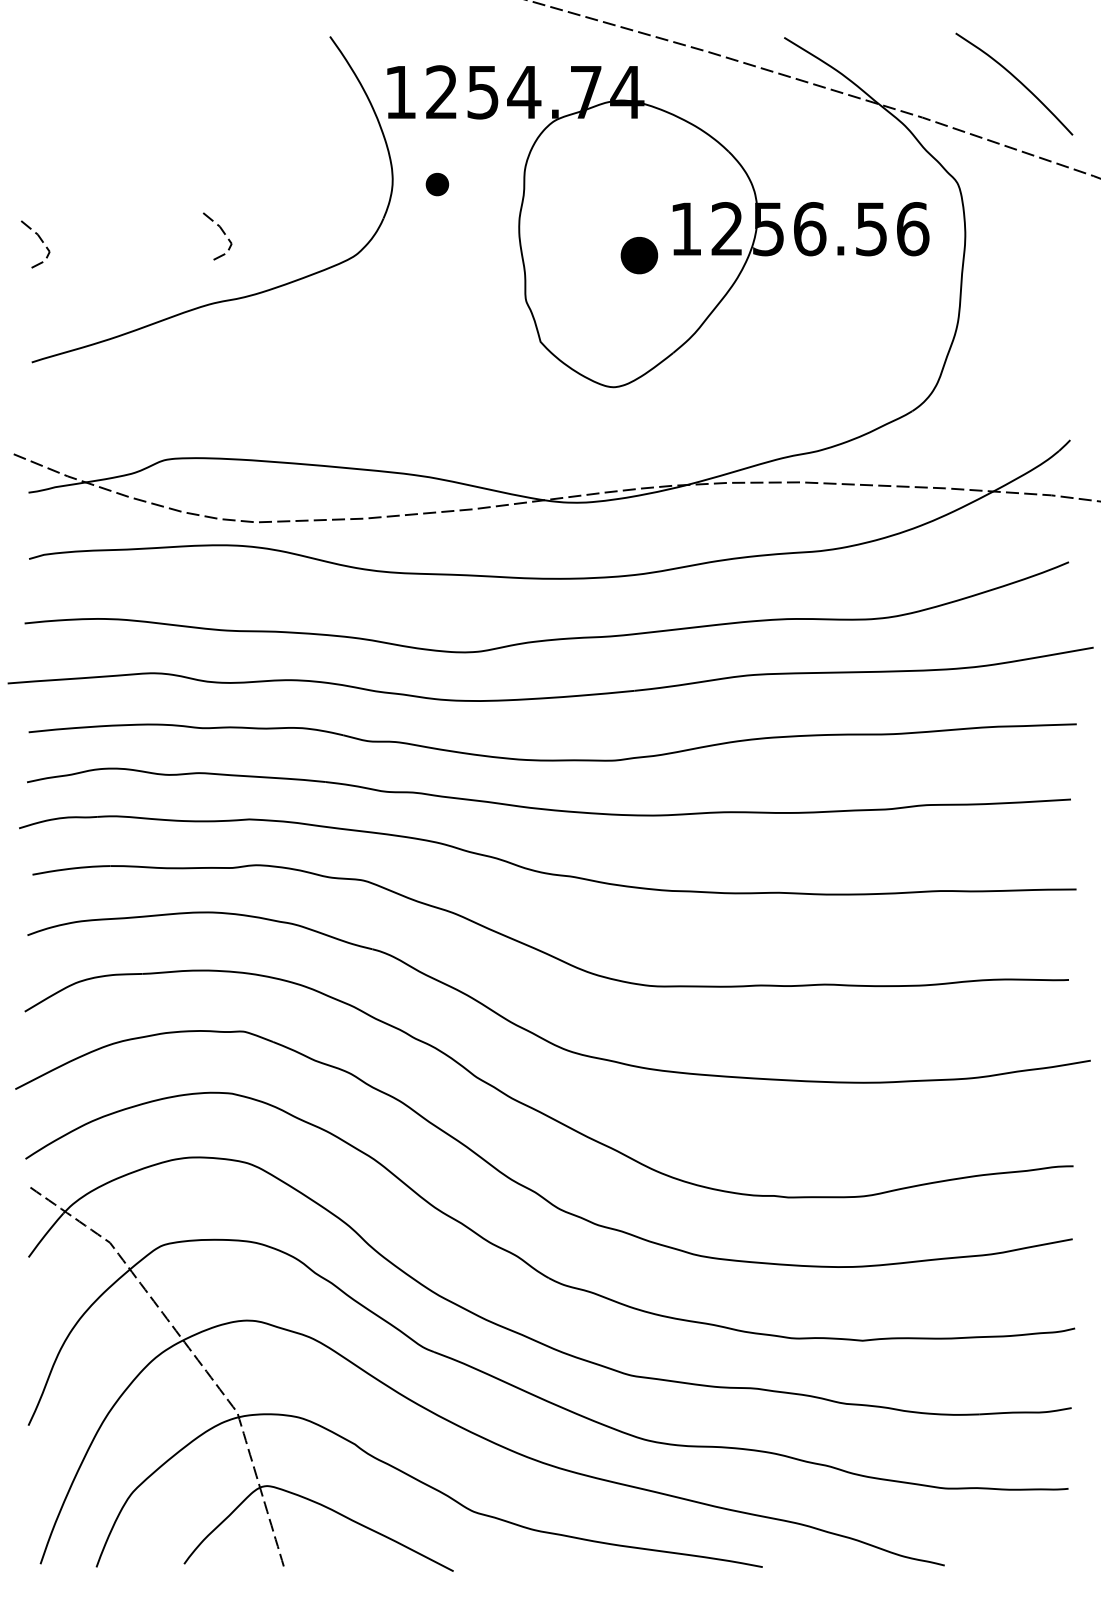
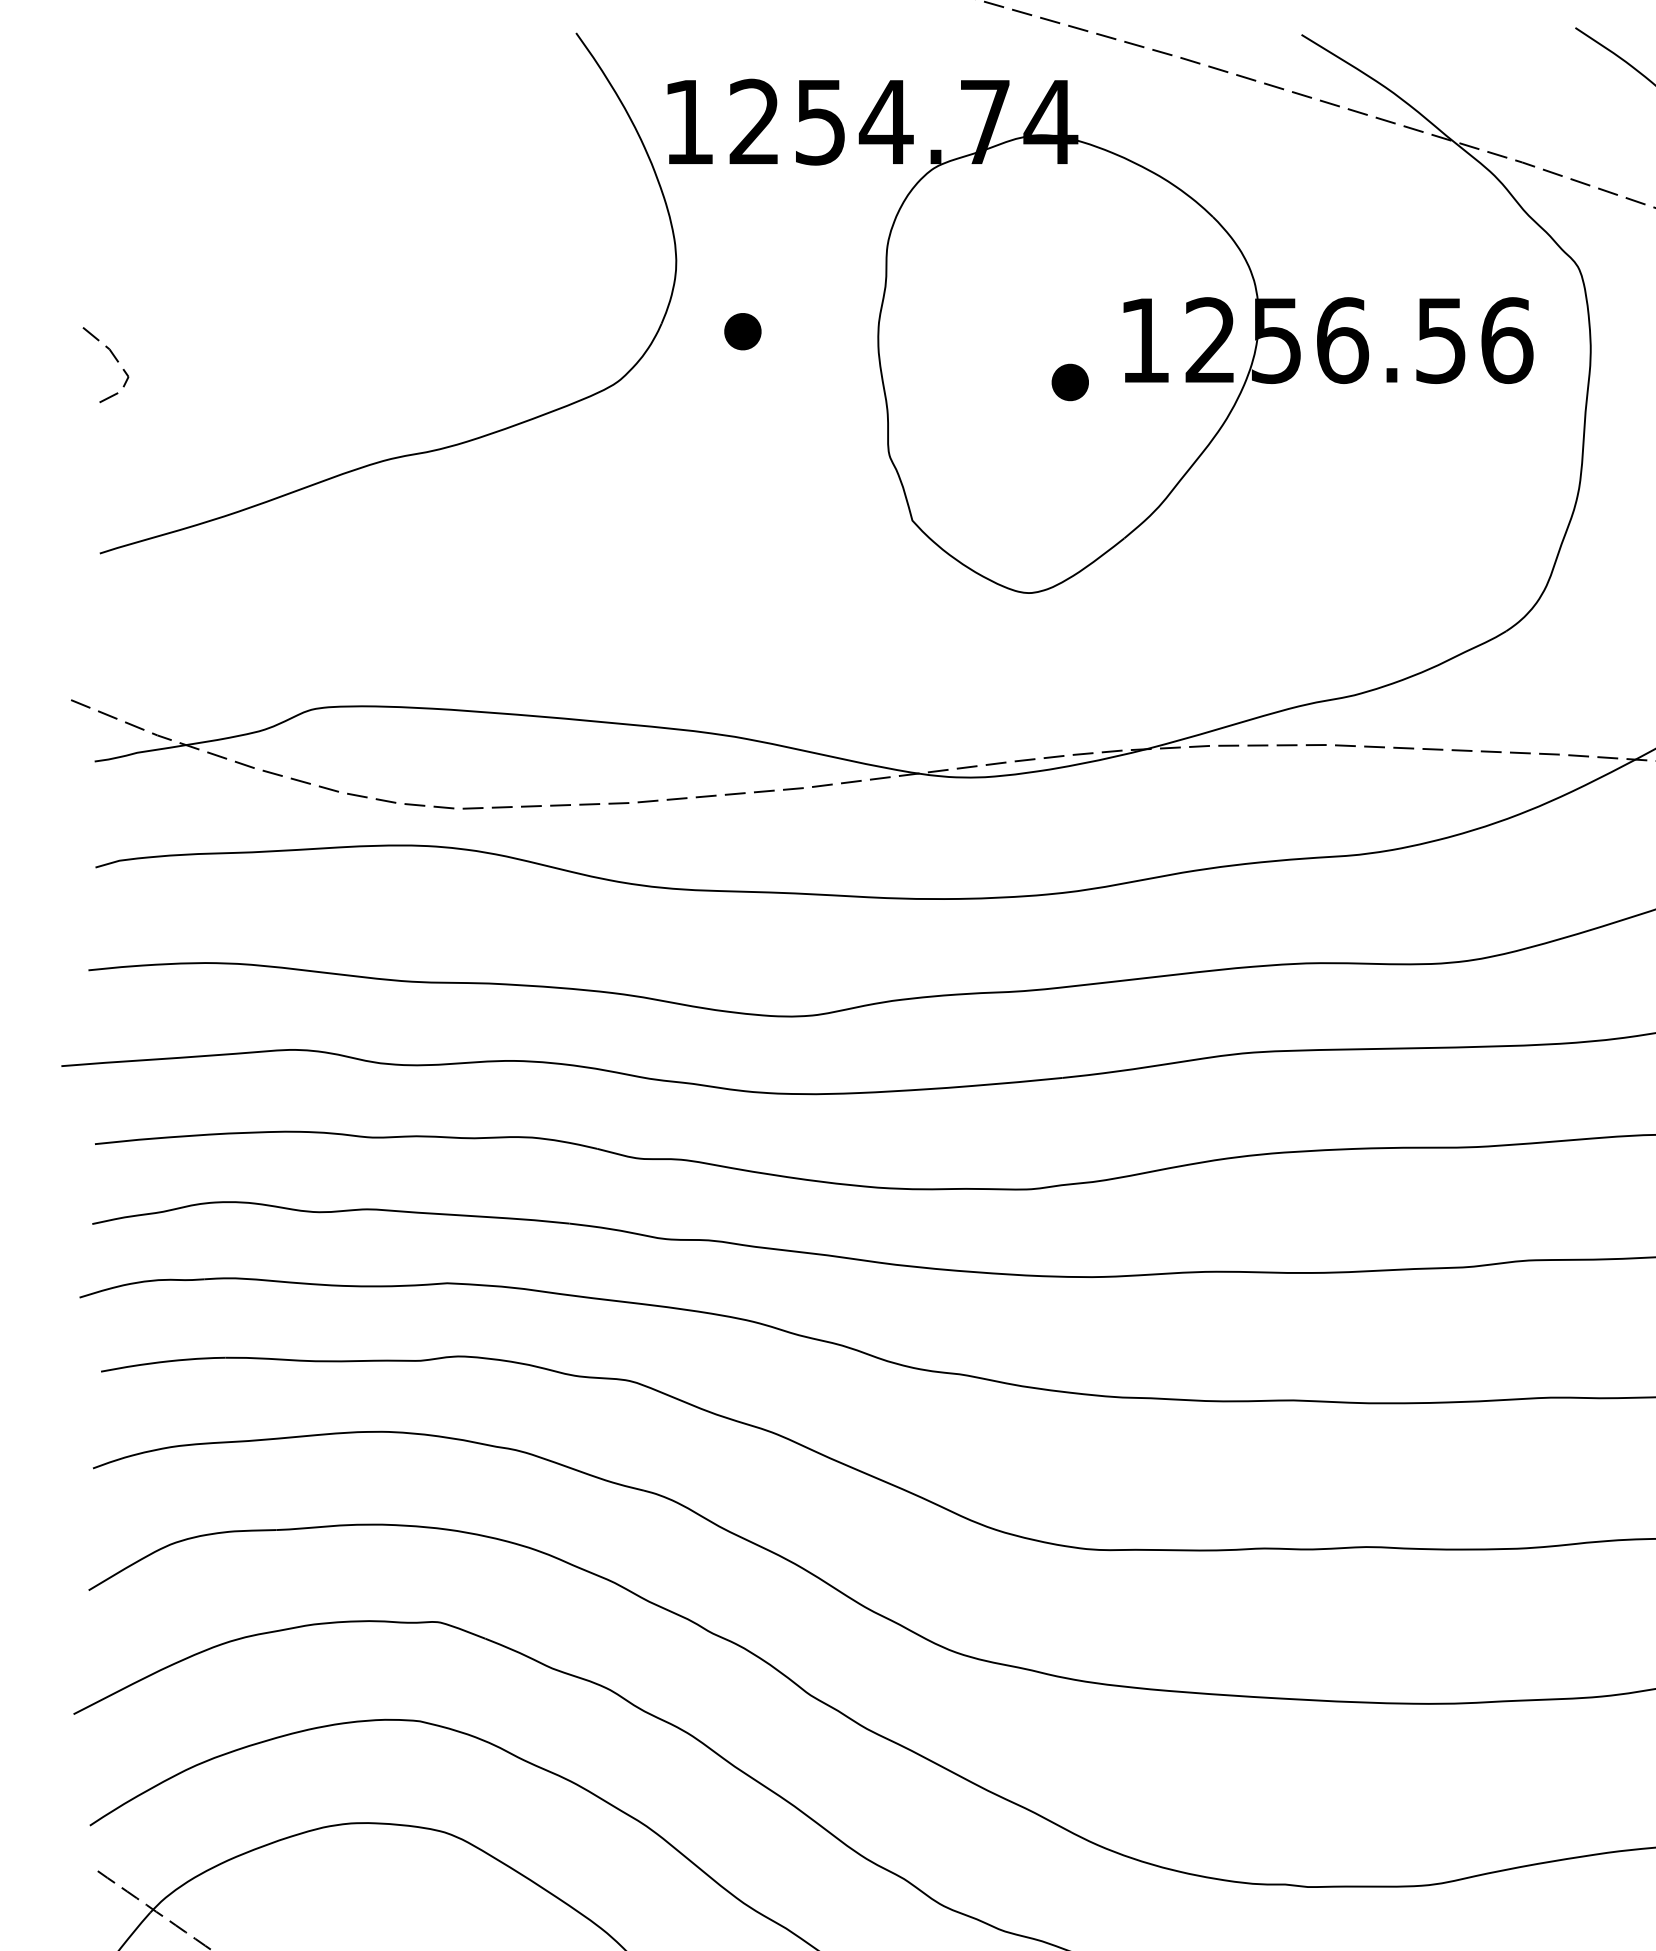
part: (437, 184) -> (743, 331), moved
line: (222, 232) -> (404, 345), removed
part: (639, 254) -> (1070, 381), size x0.62

